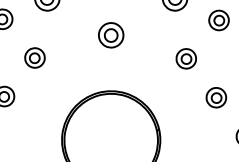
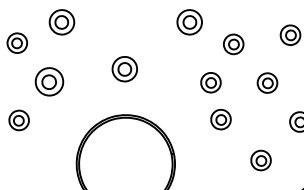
part: (110, 35) -> (124, 69), moved
part: (34, 57) -> (49, 81), size x1.4
part: (185, 58) -> (210, 82), moved
part: (215, 97) -> (220, 119), moved

